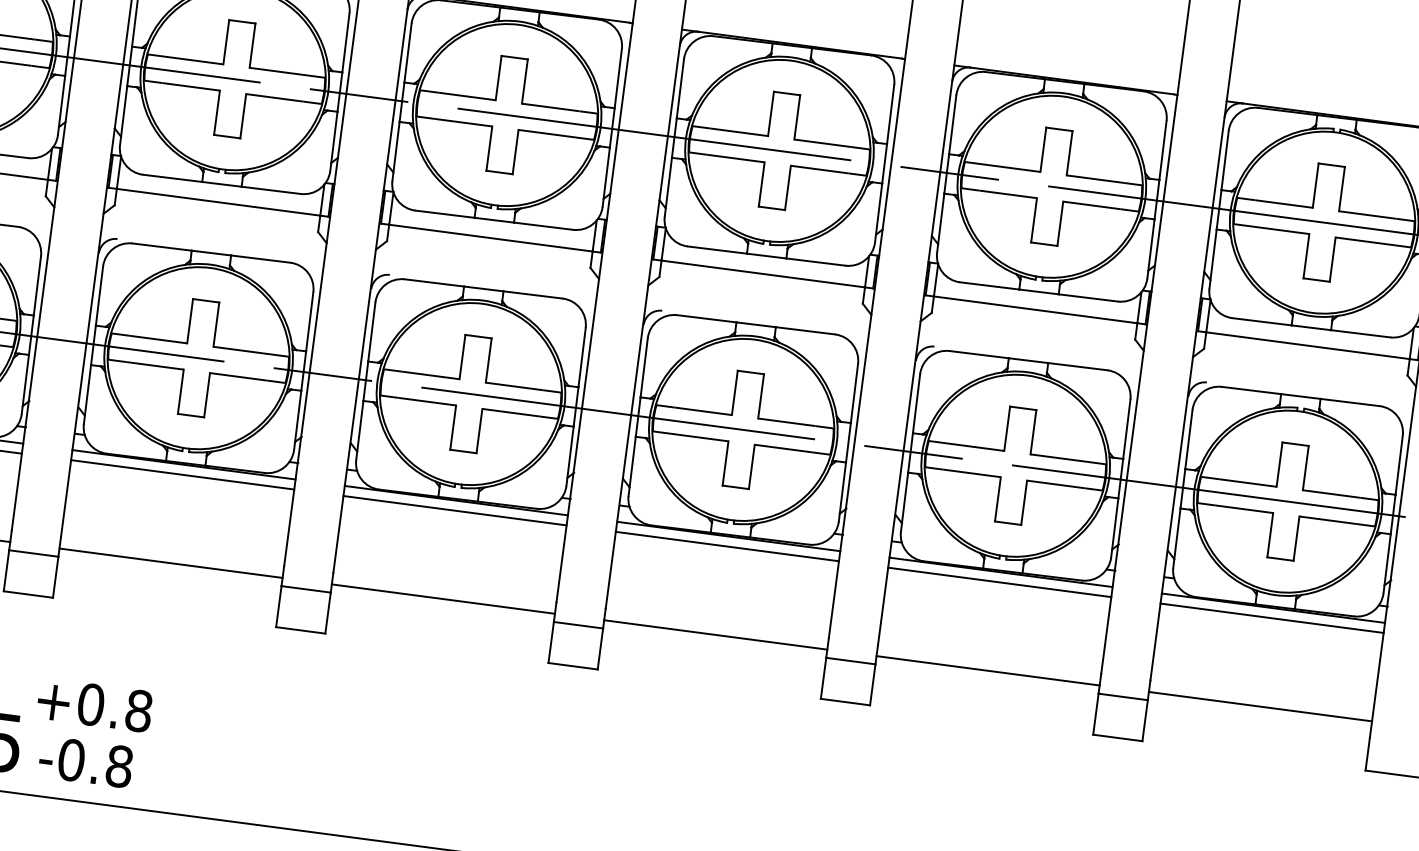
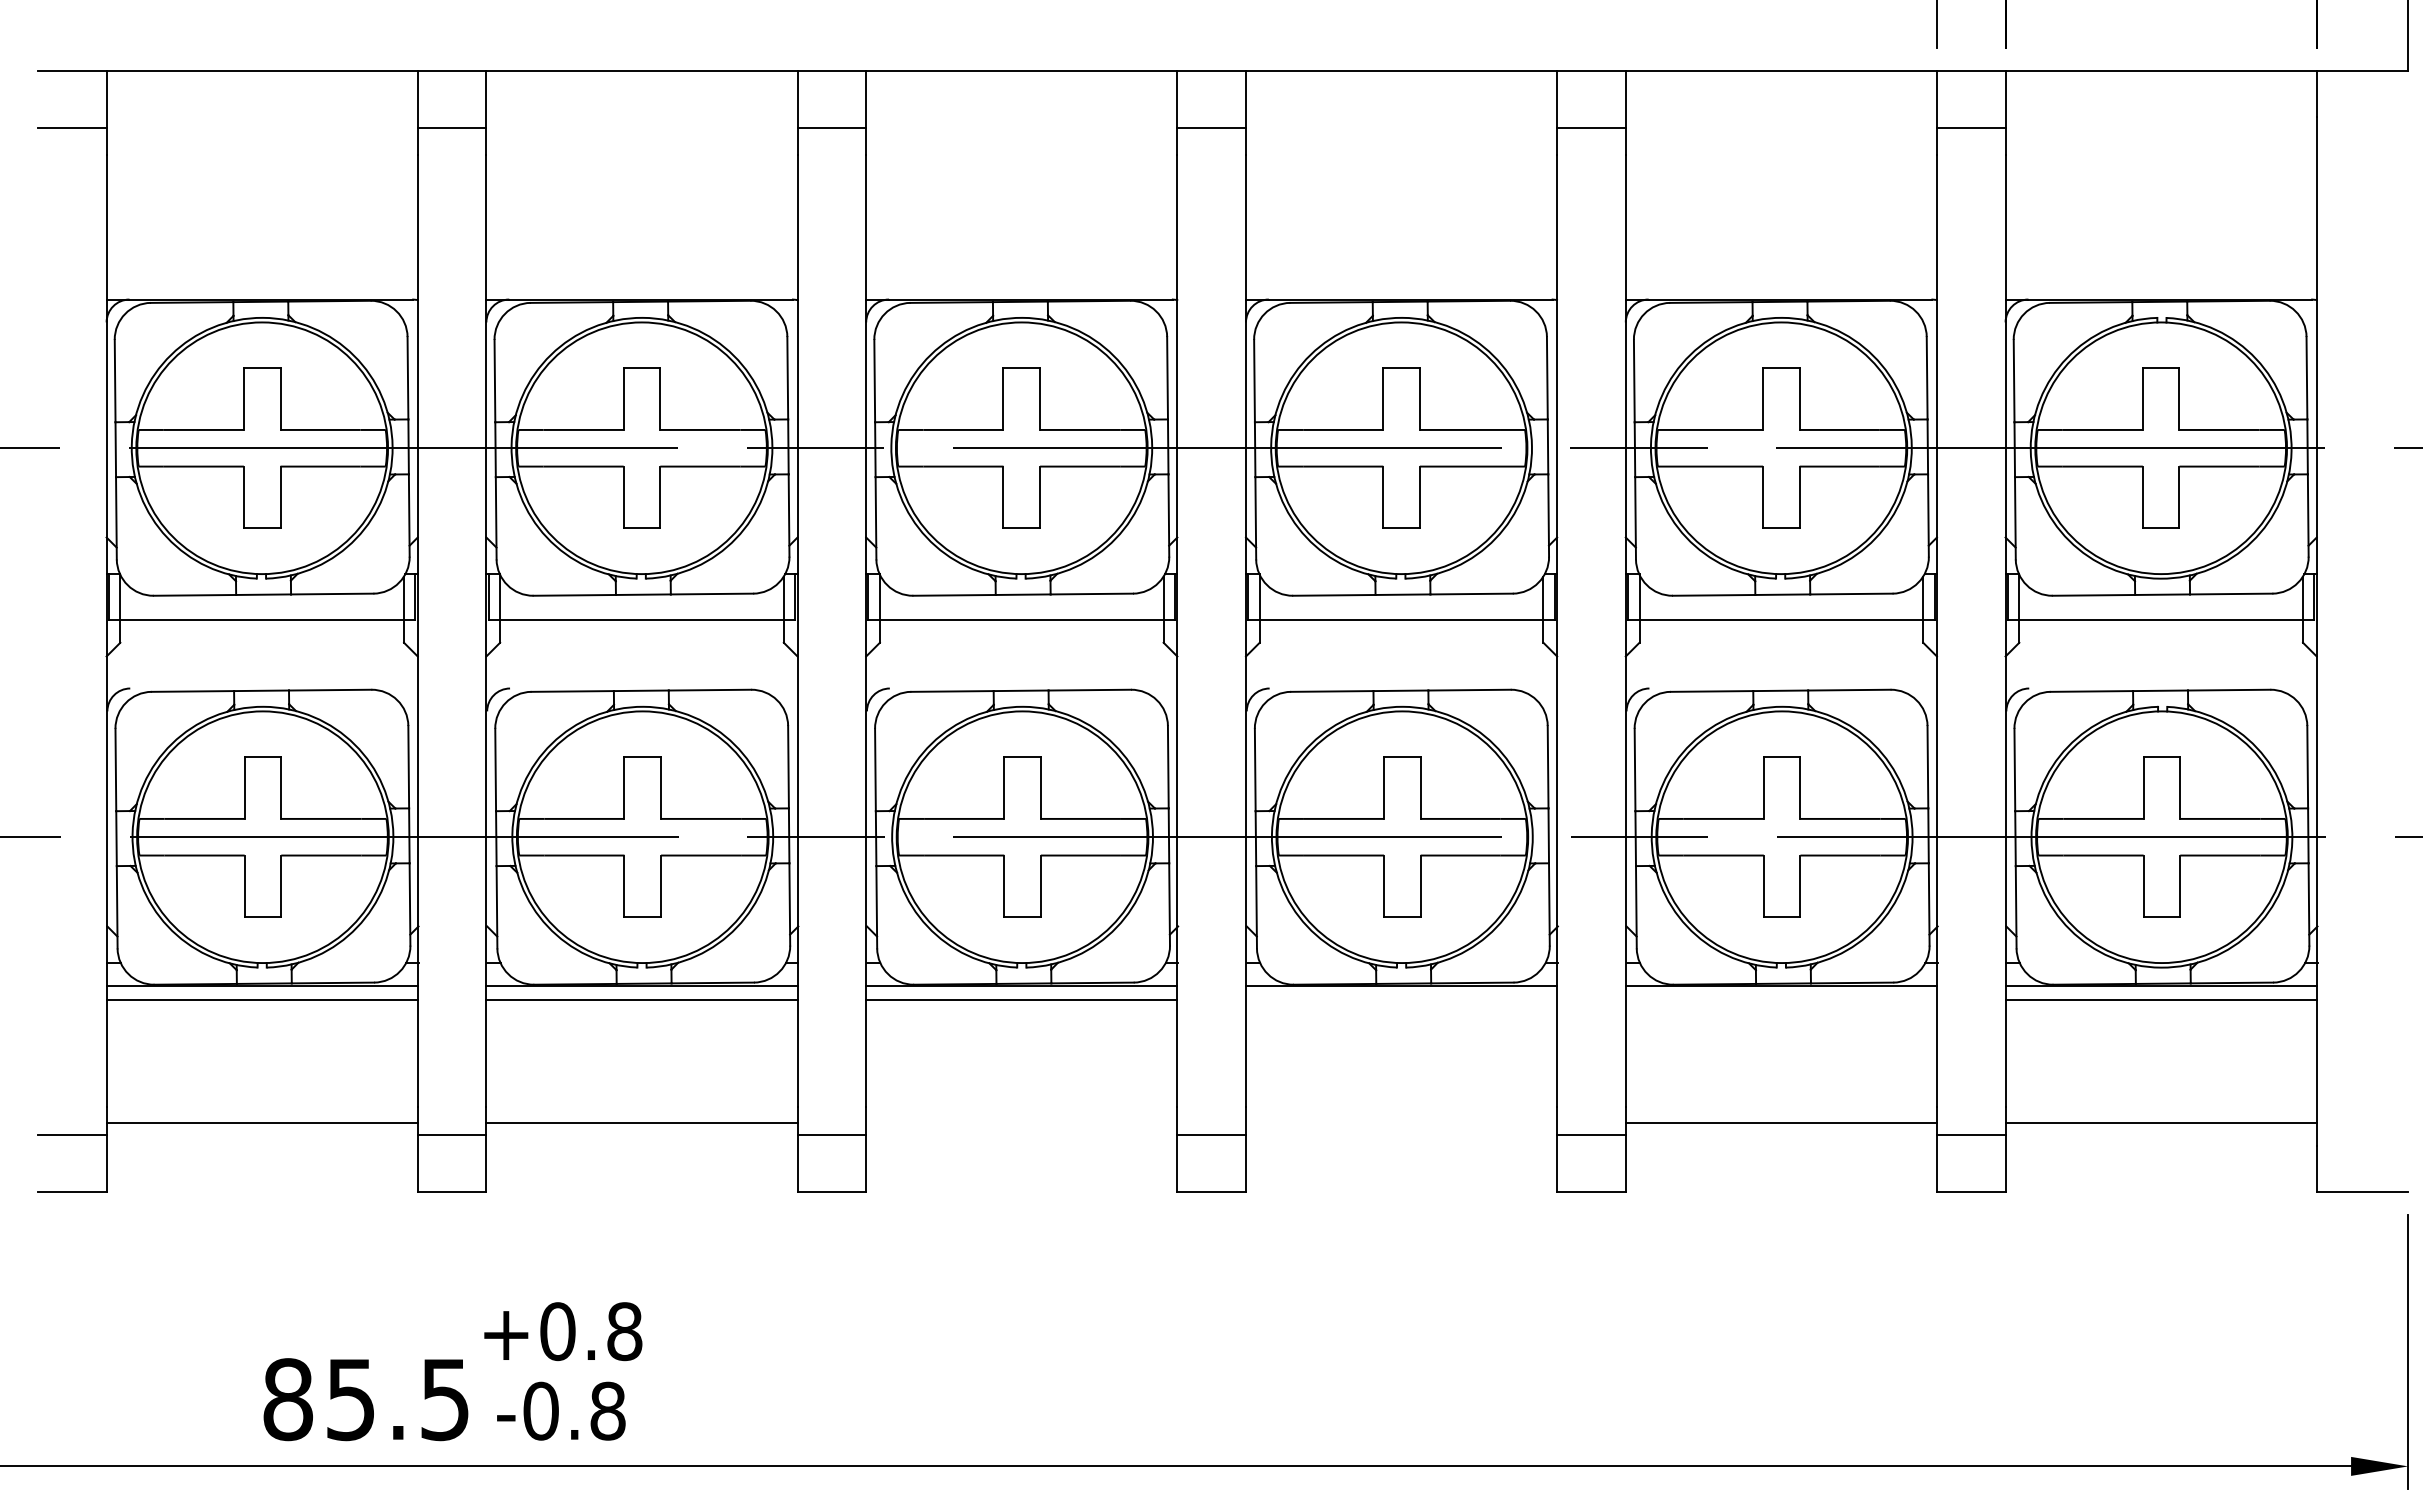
line: (727, 546) -> (1401, 999), removed
line: (999, 582) -> (1780, 999), removed
line: (443, 599) -> (1021, 1123), removed
line: (715, 635) -> (1401, 1123), removed

